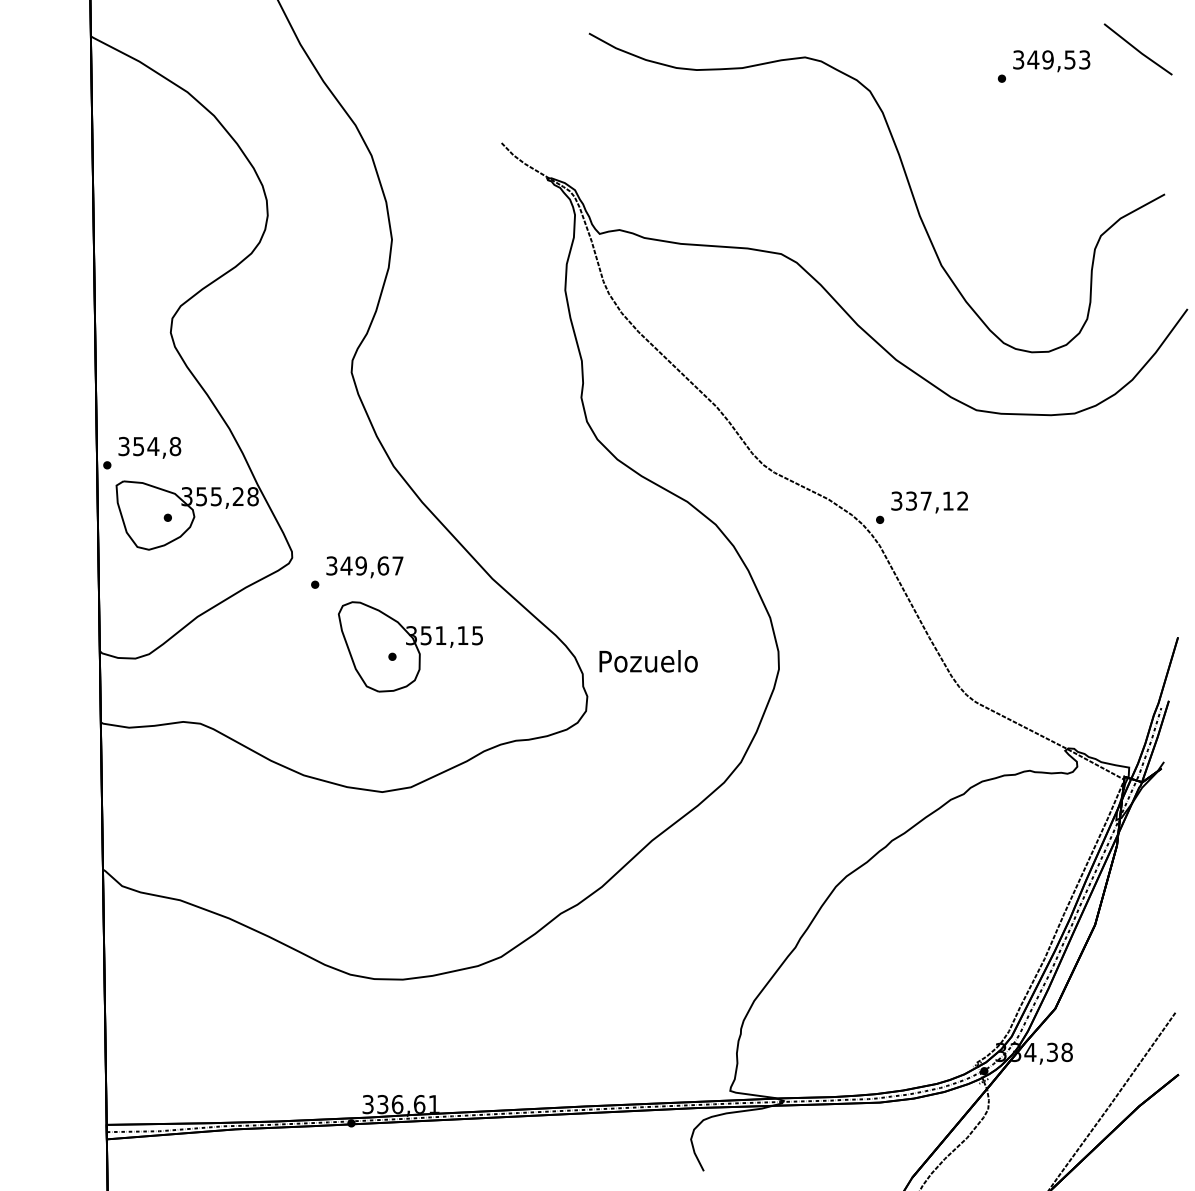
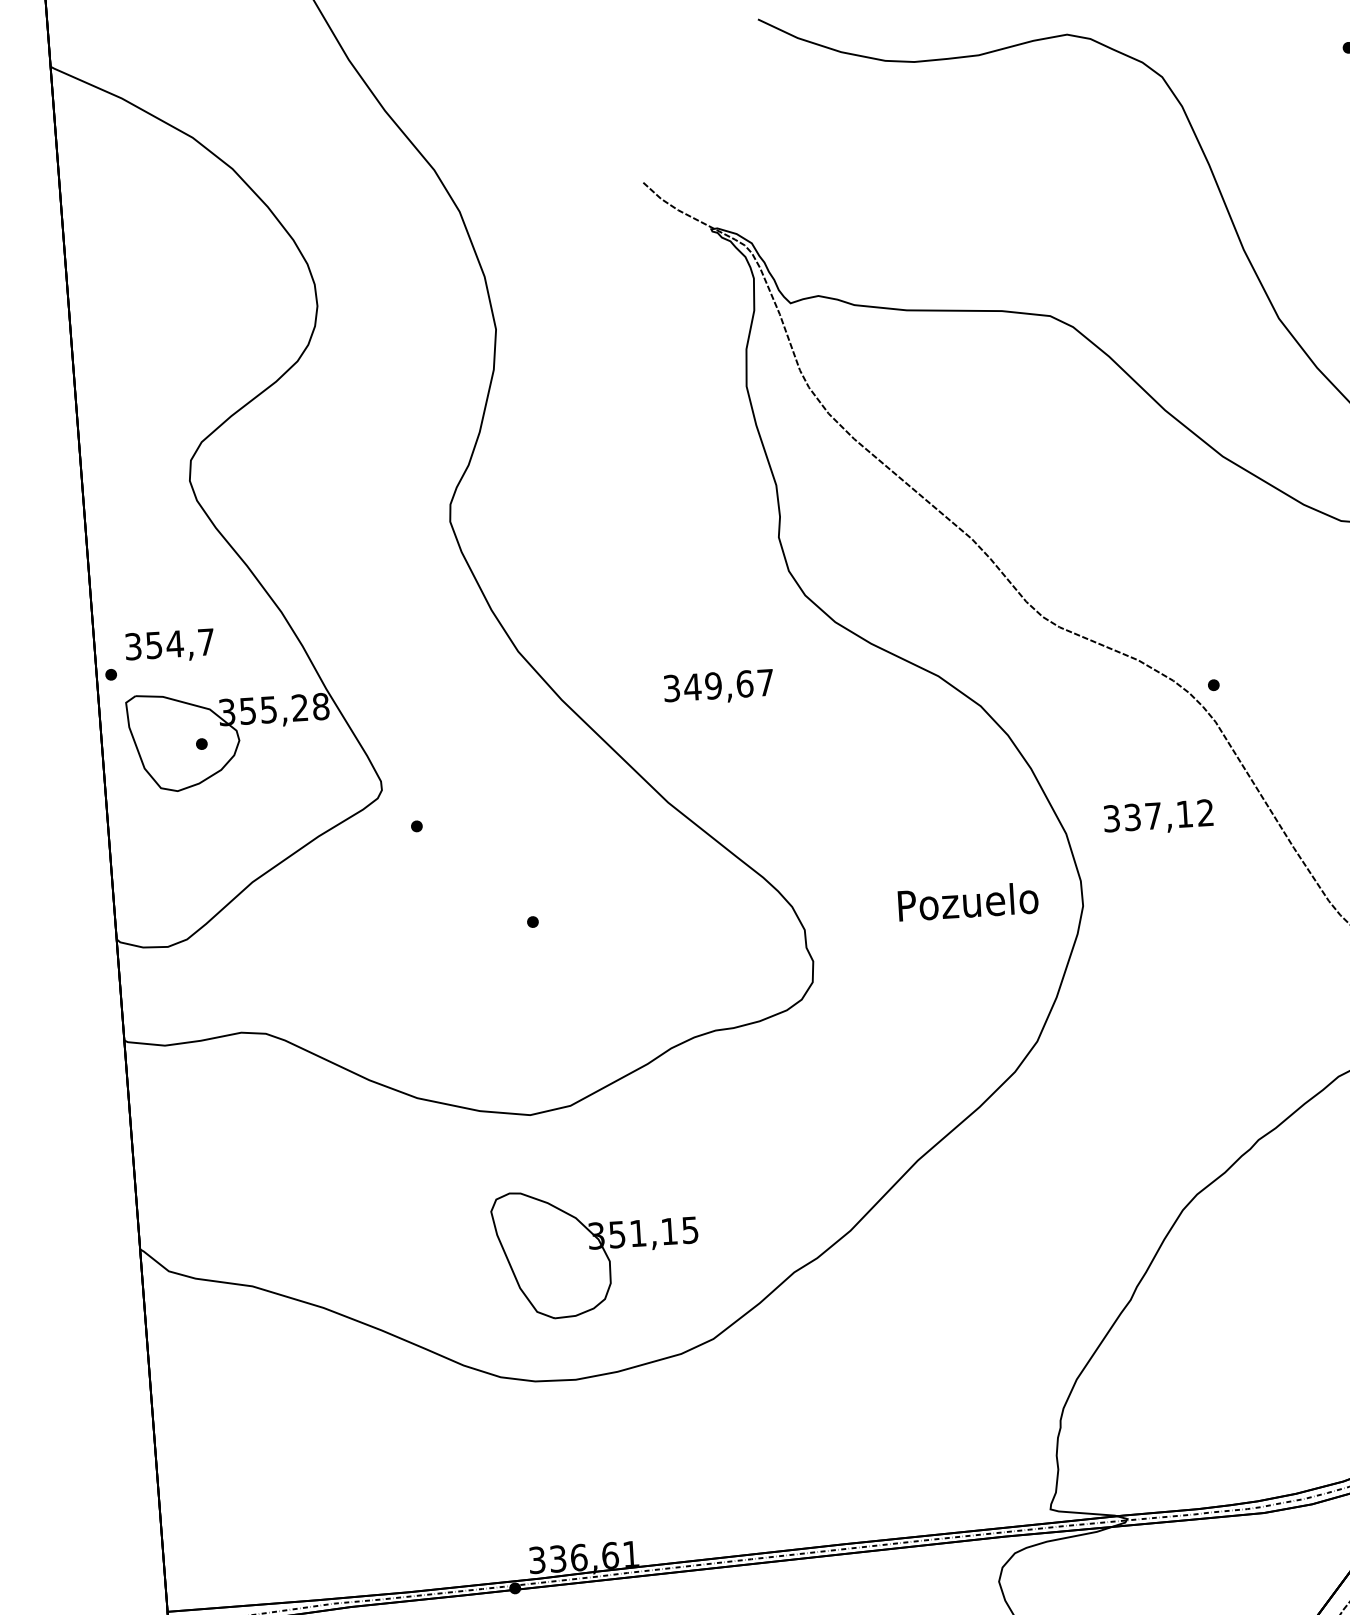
text: (175, 446) -> (206, 642), 354,8 -> 354,7
text: (929, 502) -> (1158, 817), moved
text: (364, 567) -> (718, 687), moved
part: (410, 646) -> (595, 1251), moved
text: (648, 661) -> (968, 902), moved

